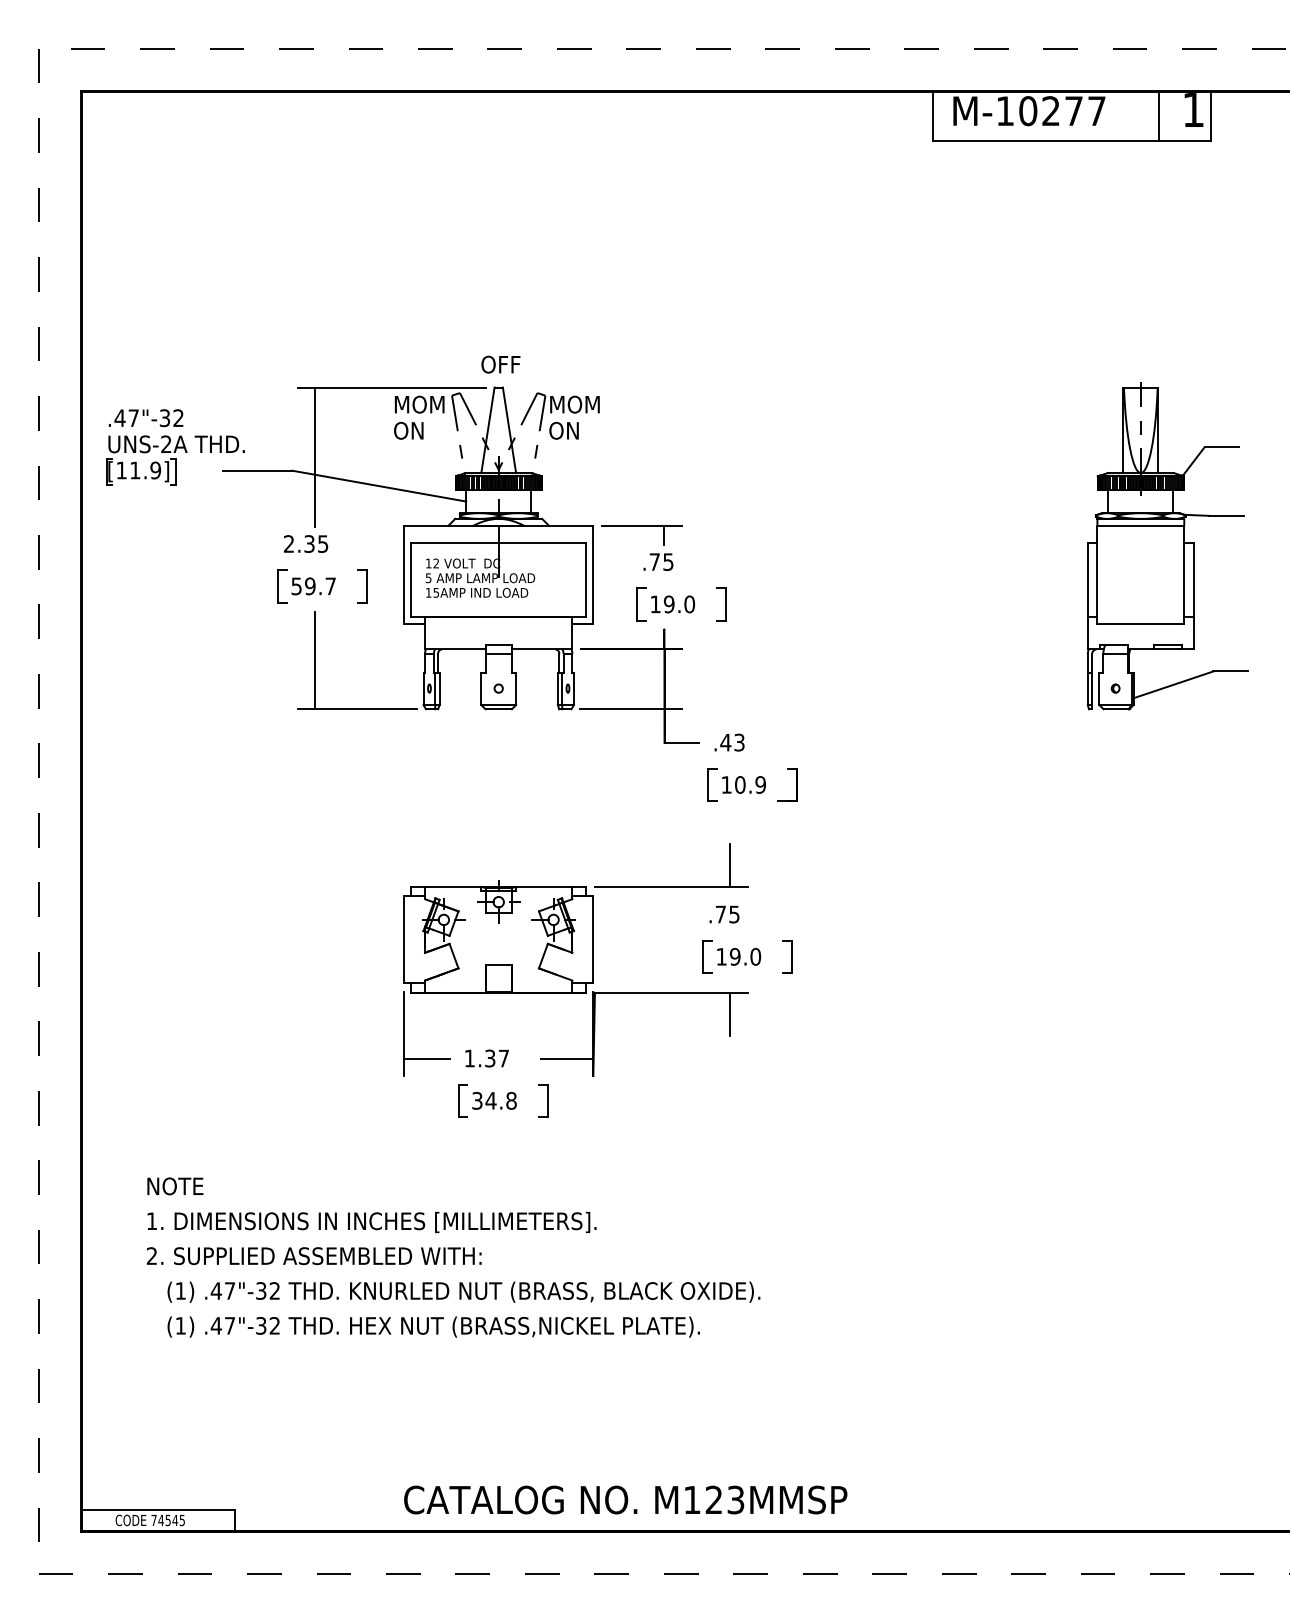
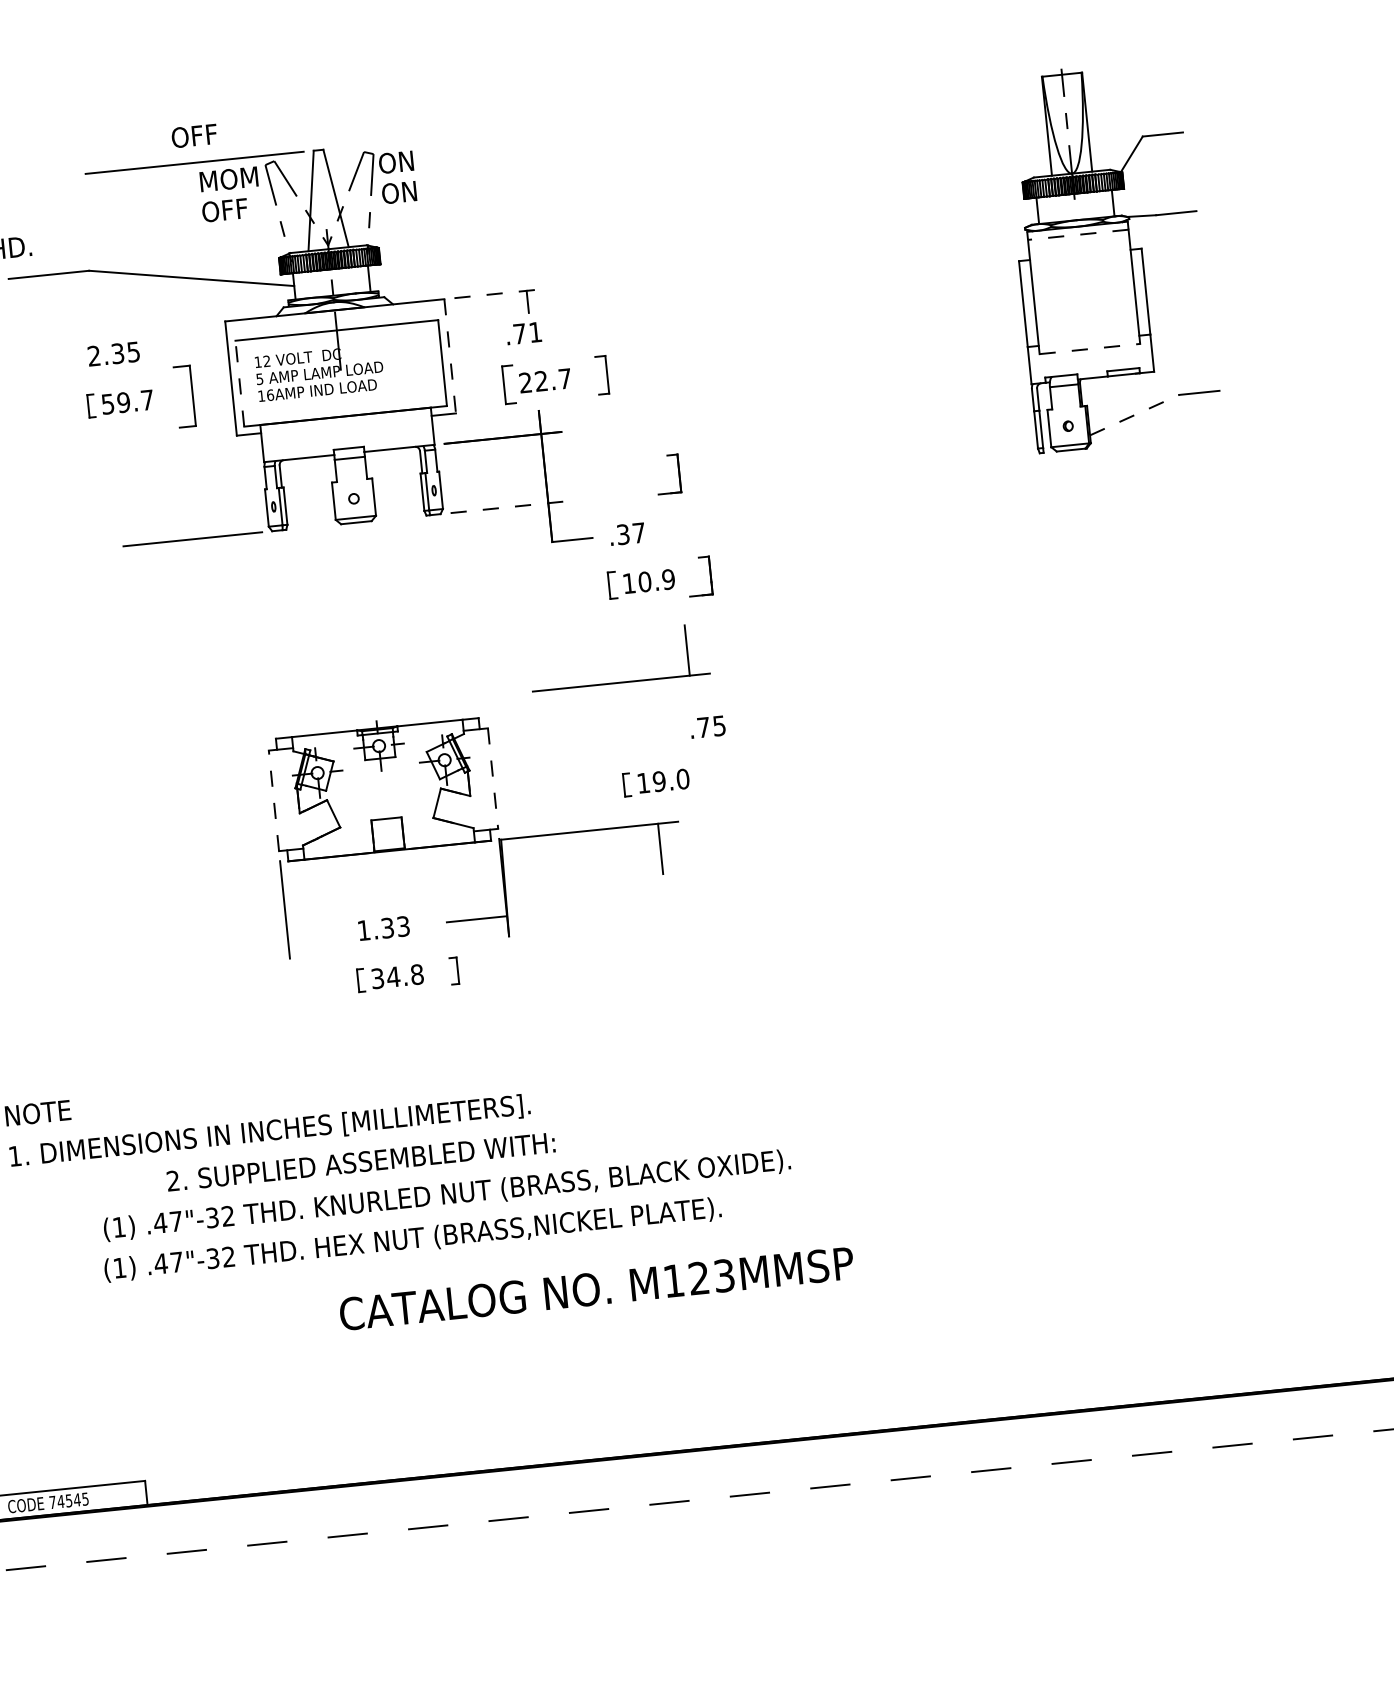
text: (500, 364) -> (194, 135), moved
text: (574, 404) -> (408, 160), MOM -> ON
text: (422, 430) -> (235, 208), ON -> OFF
line: (314, 456) -> (113, 251), removed
line: (641, 525) -> (500, 293), solid -> dashed
line: (1140, 525) -> (1077, 234), solid -> dashed
text: (668, 561) -> (535, 331), .75 -> .71
line: (593, 575) -> (450, 356), solid -> dashed
line: (411, 579) -> (240, 382), solid -> dashed
part: (282, 586) -> (91, 406), size x0.6
part: (362, 586) -> (184, 396), size x1.6
text: (436, 592) -> (270, 394), 15AMP -> 16AMP
text: (672, 604) -> (545, 380), 19.0 -> 22.7
line: (1141, 624) -> (1090, 348), solid -> dashed
line: (314, 660) -> (137, 487), removed
line: (1173, 684) -> (1134, 414), solid -> dashed
part: (778, 694) -> (678, 472), added
line: (631, 709) -> (510, 507), solid -> dashed
text: (732, 742) -> (630, 533), .43 -> .37
part: (712, 784) -> (612, 584), size x0.7
part: (671, 886) -> (621, 682), moved
text: (724, 914) -> (707, 727), moved
line: (404, 939) -> (274, 800), solid -> dashed
line: (593, 940) -> (493, 779), solid -> dashed
part: (707, 956) -> (627, 784), size x0.6
part: (787, 956) -> (719, 775), removed
line: (427, 1058) -> (314, 935), removed
text: (503, 1058) -> (402, 926), 1.37 -> 1.33
part: (462, 1100) -> (360, 979), size x0.6
part: (543, 1100) -> (454, 970), size x0.7
text: (313, 1256) -> (360, 1162), moved
text: (463, 1291) -> (446, 1194), moved
text: (433, 1326) -> (412, 1239), moved
text: (625, 1499) -> (596, 1288), moved

